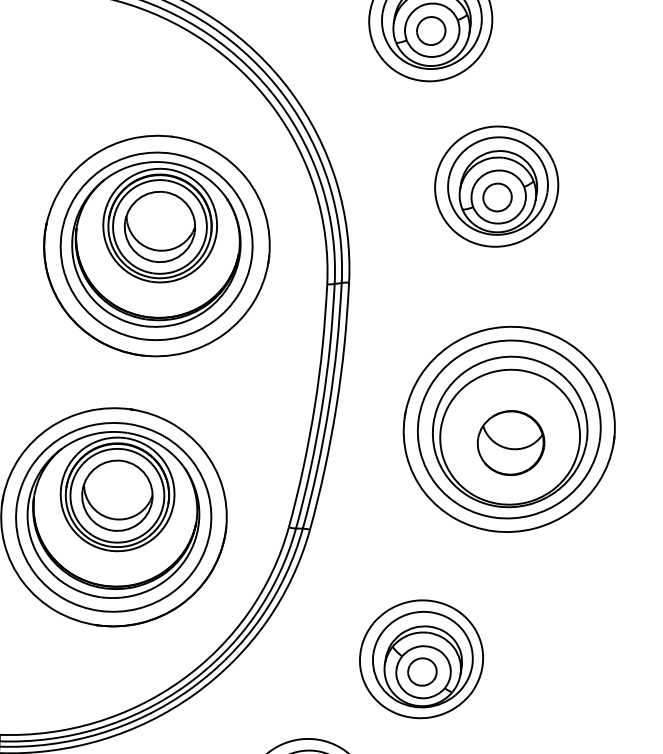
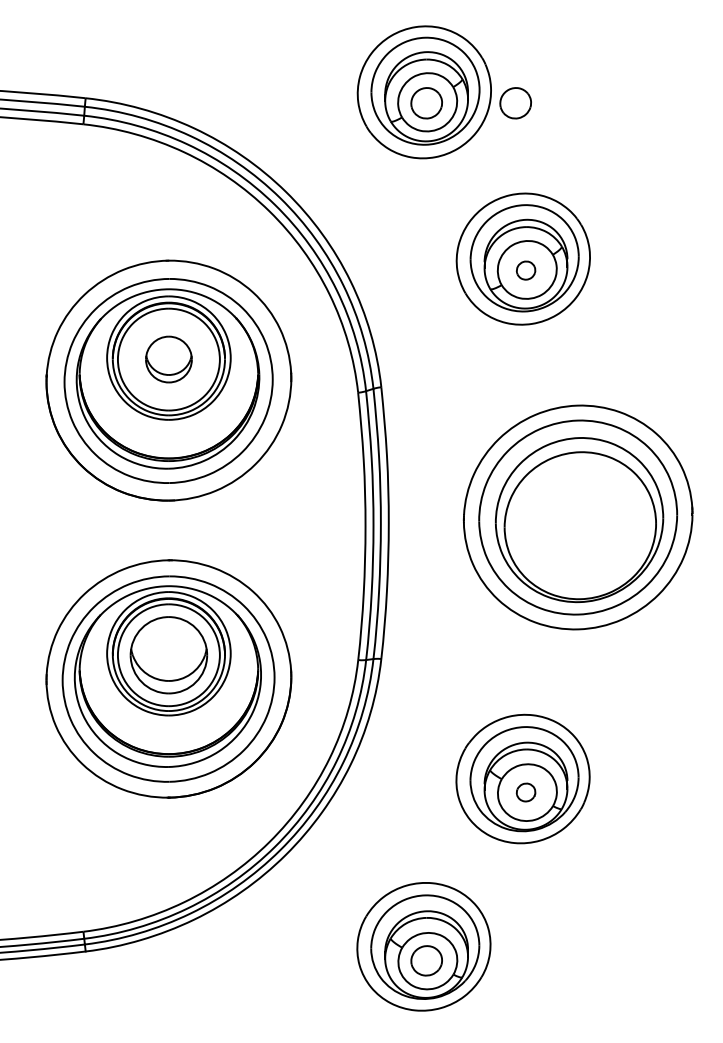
part: (511, 44) -> (515, 103), added
part: (497, 197) -> (525, 270), size x0.6
part: (159, 226) -> (168, 359), size x0.6
part: (511, 442) -> (582, 531), removed
part: (421, 671) -> (525, 792), size x0.6

